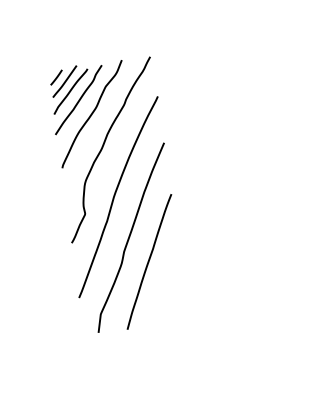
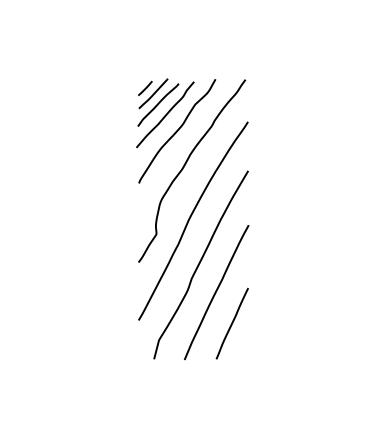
line: (167, 289) -> (231, 323), added

